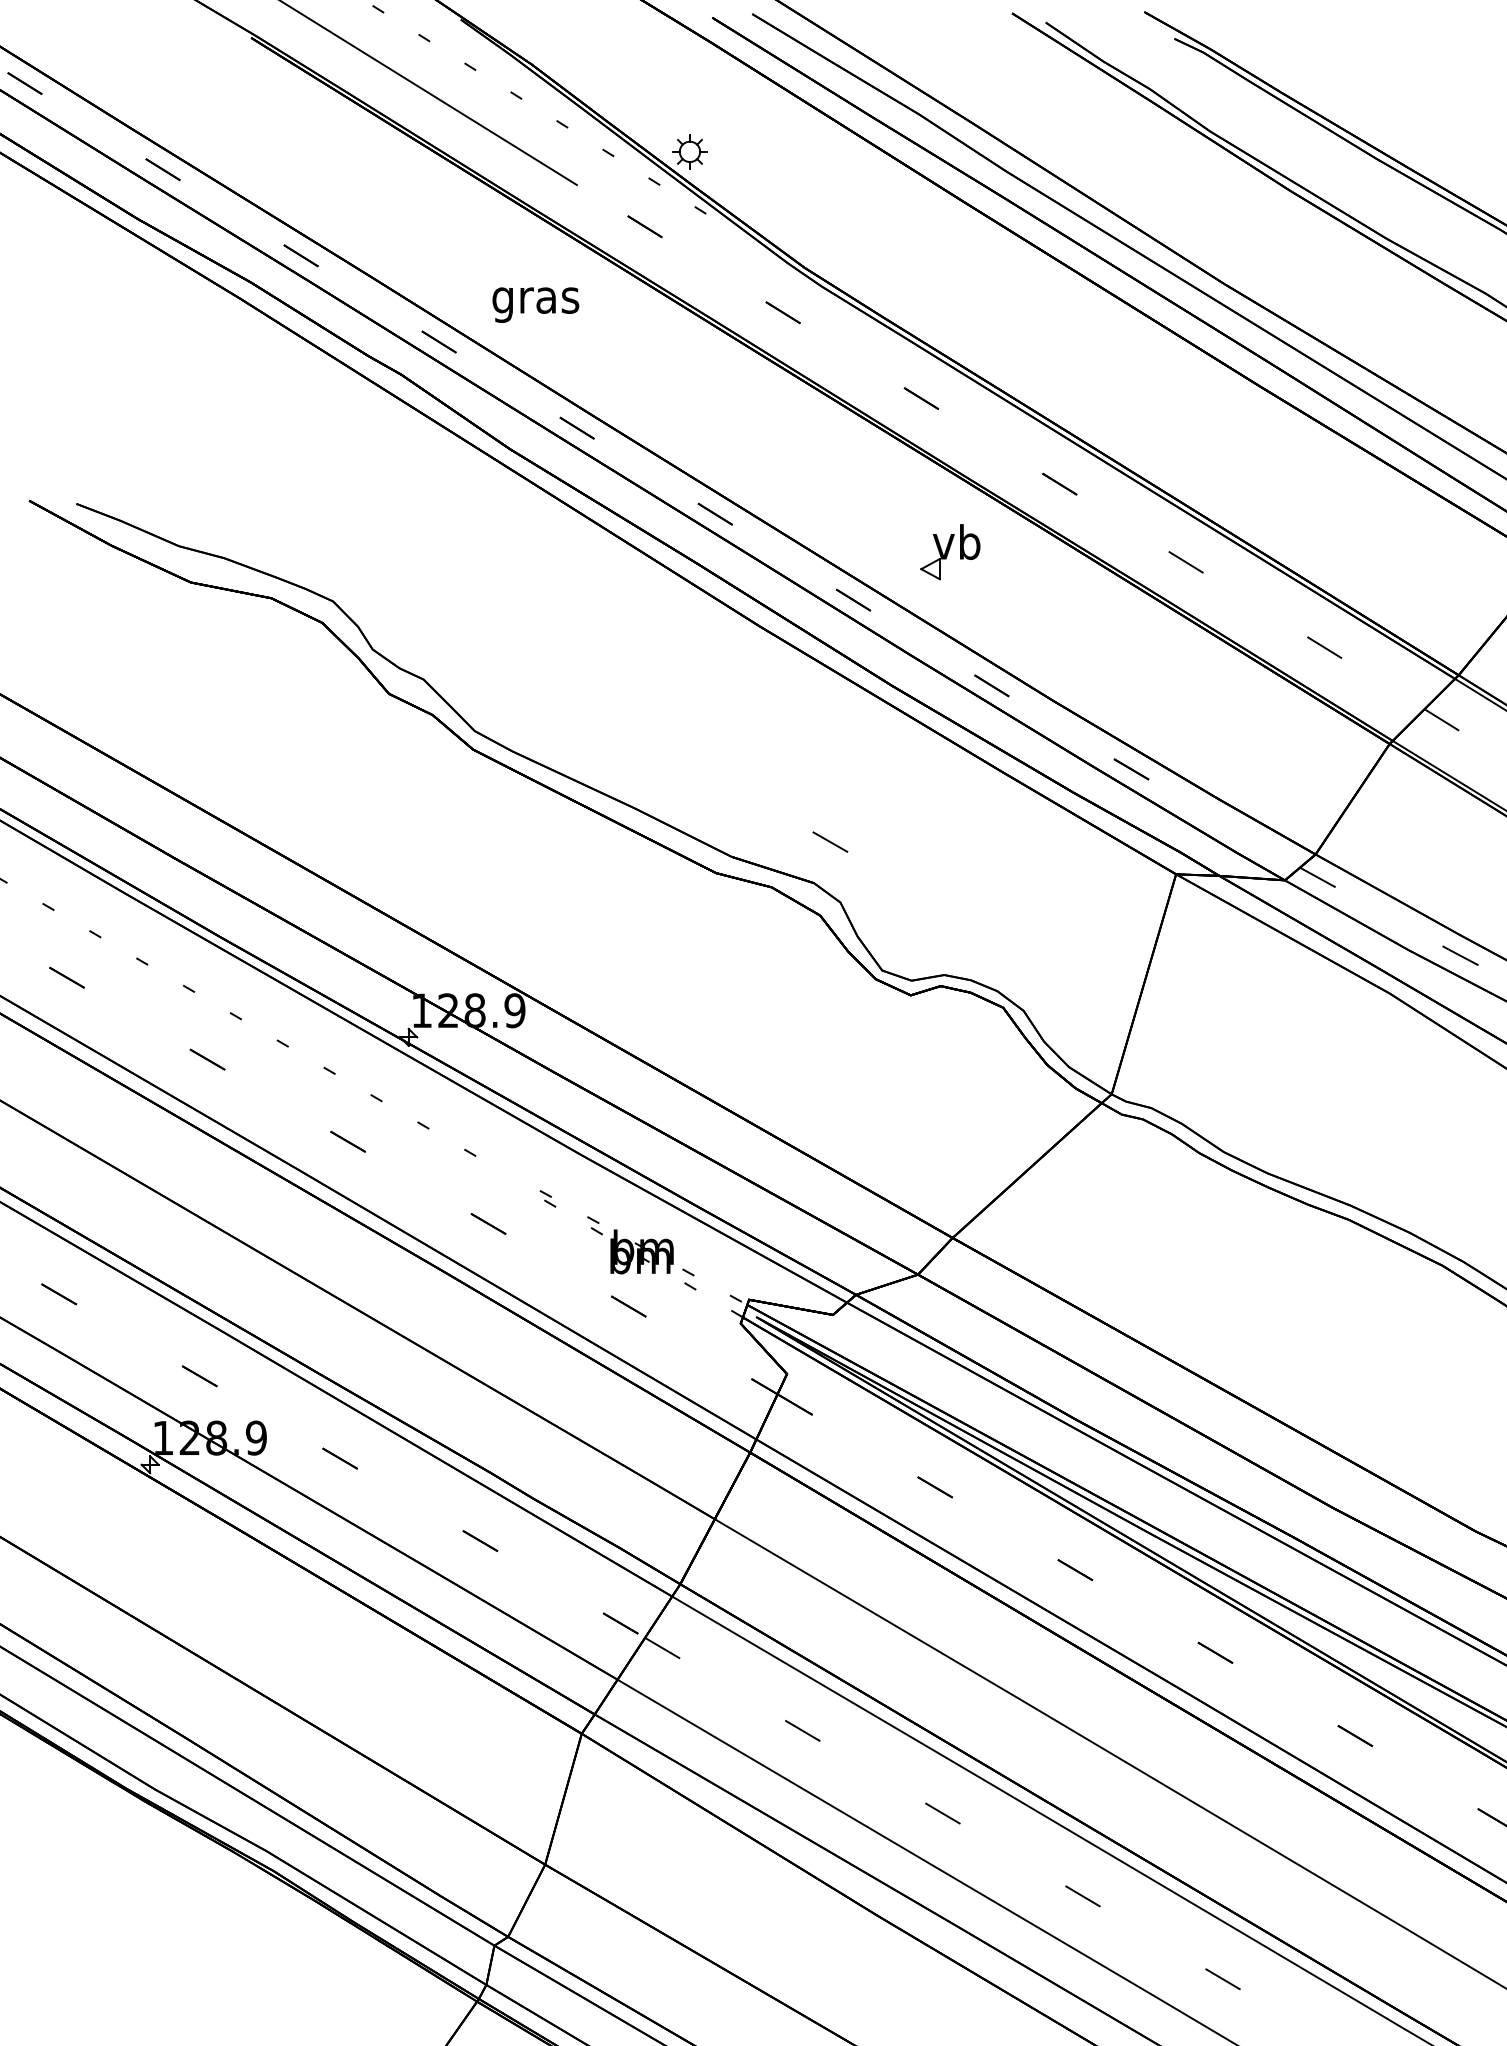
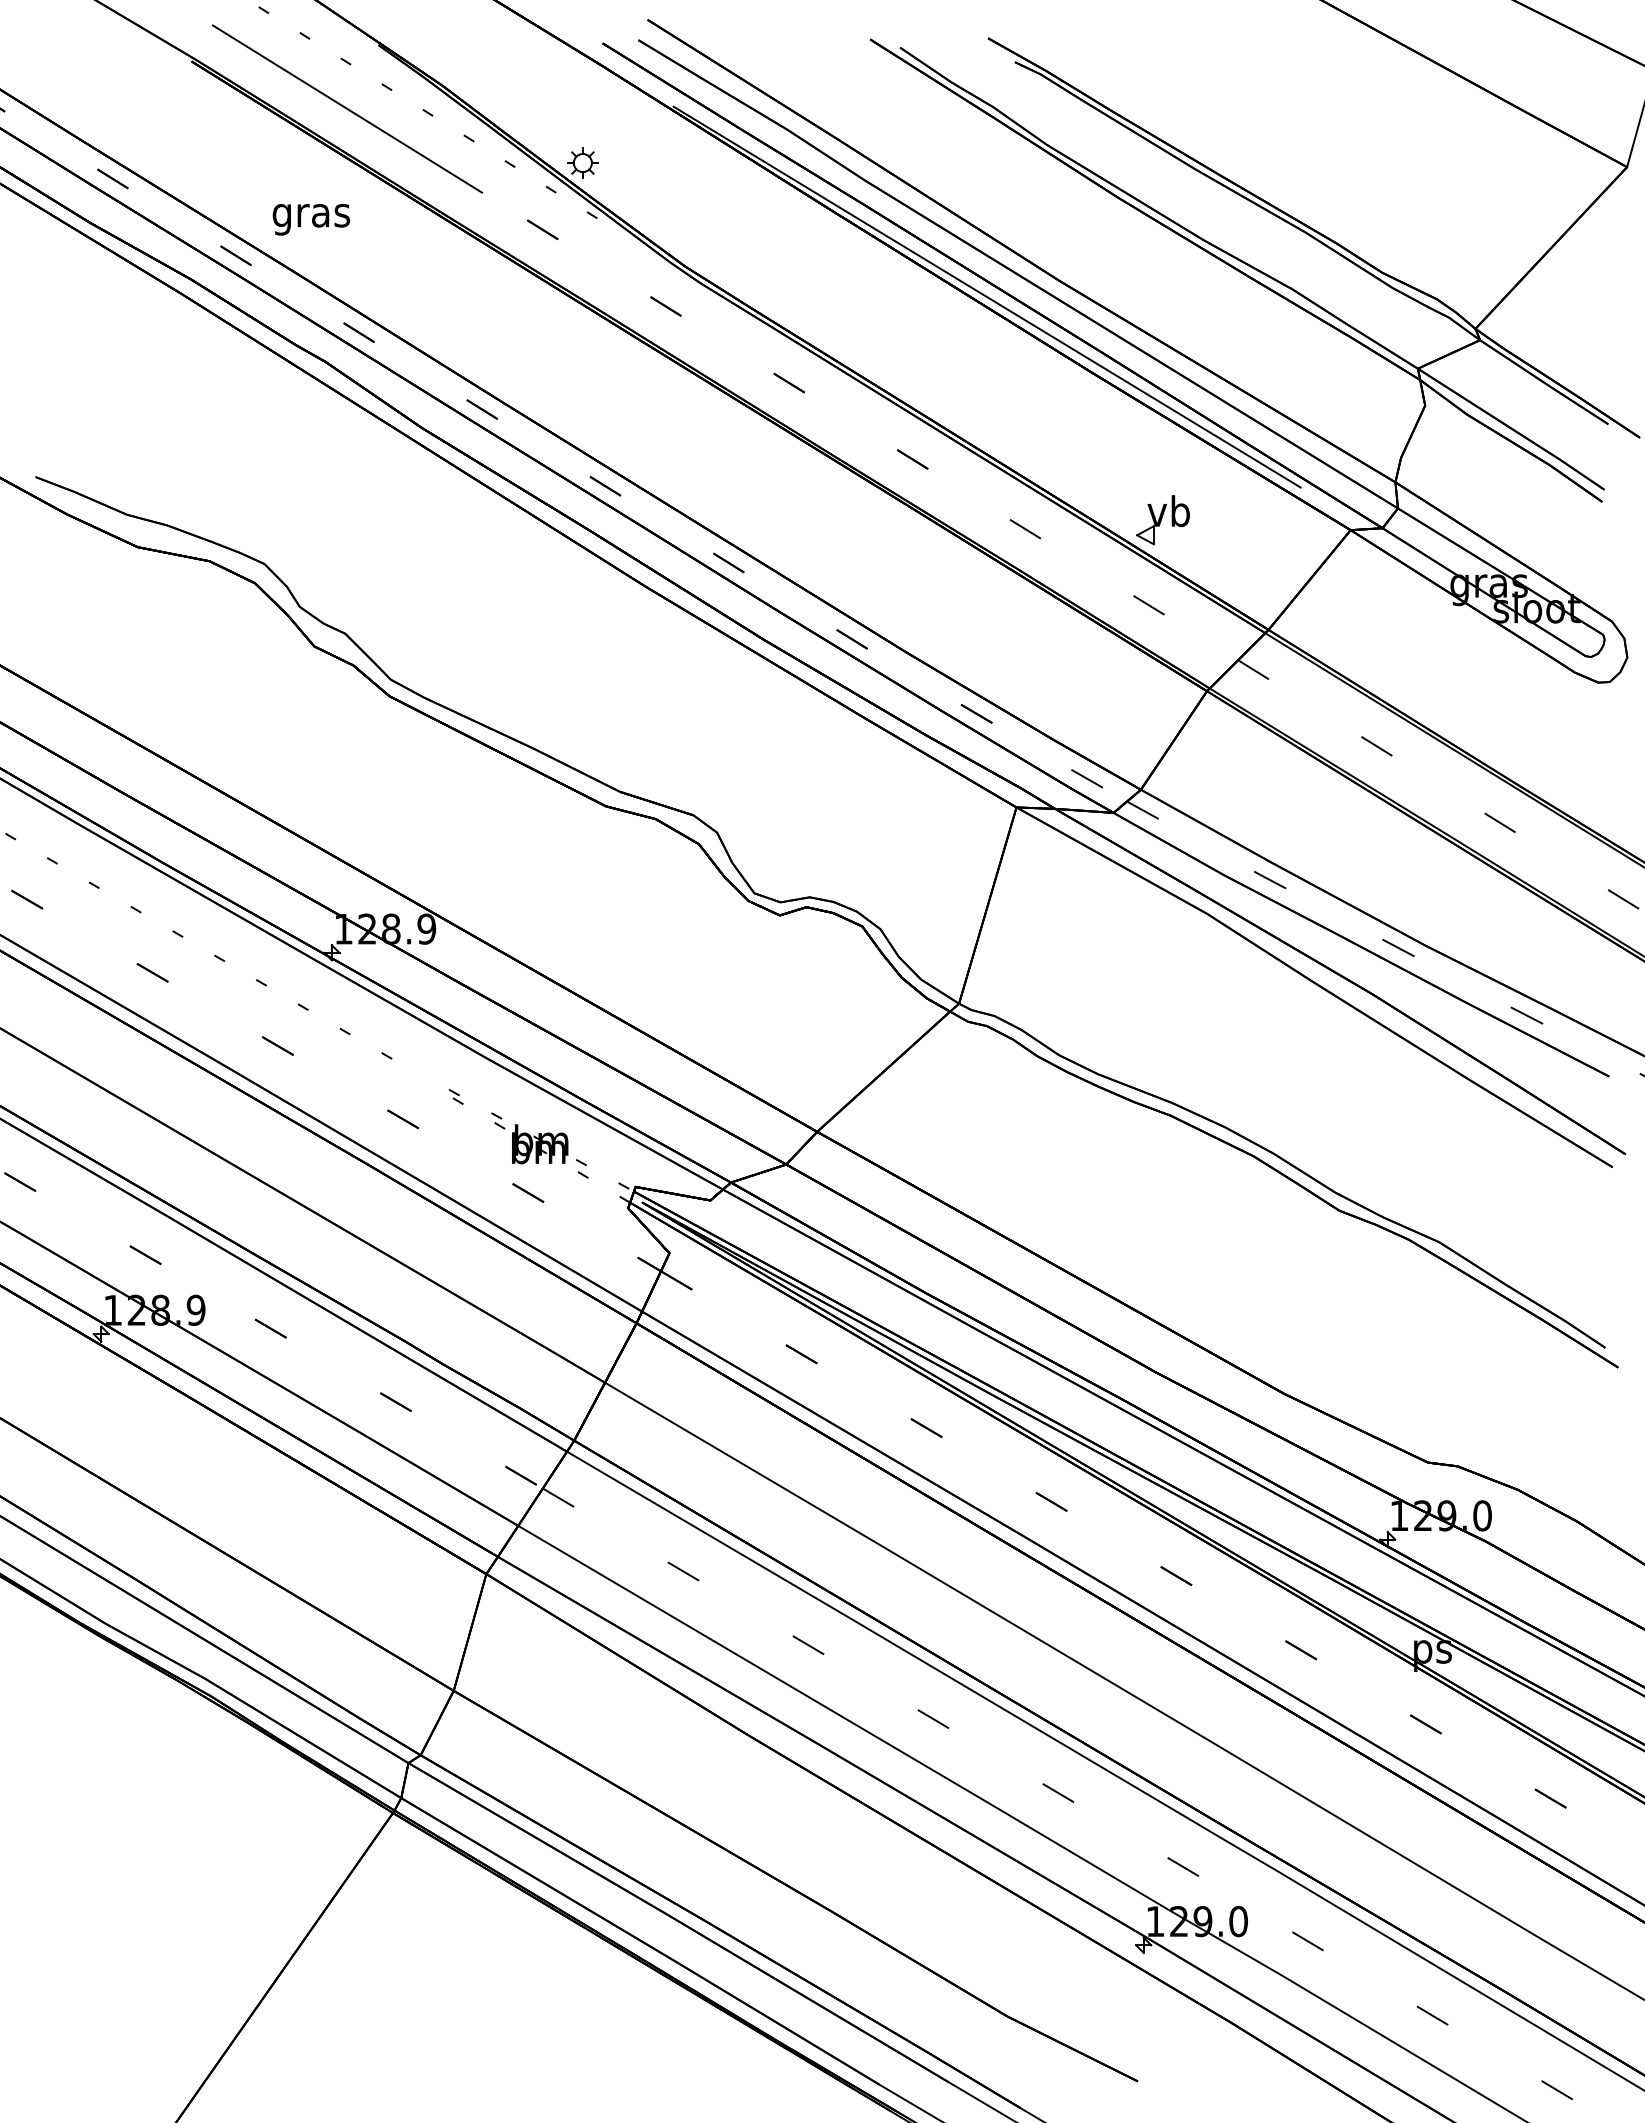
line: (1142, 301) -> (986, 296), added
text: (535, 304) -> (311, 219), moved
part: (949, 552) -> (1162, 520), moved
line: (829, 841) -> (1086, 778), moved

